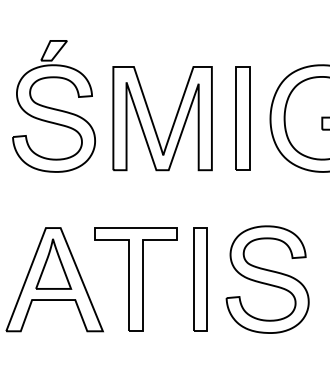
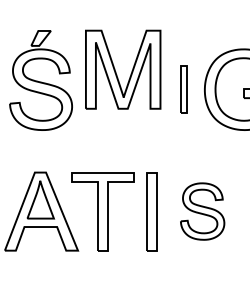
part: (242, 118) -> (183, 89), size x0.6
part: (153, 120) -> (116, 71), moved
part: (267, 279) -> (202, 211), size x0.7

